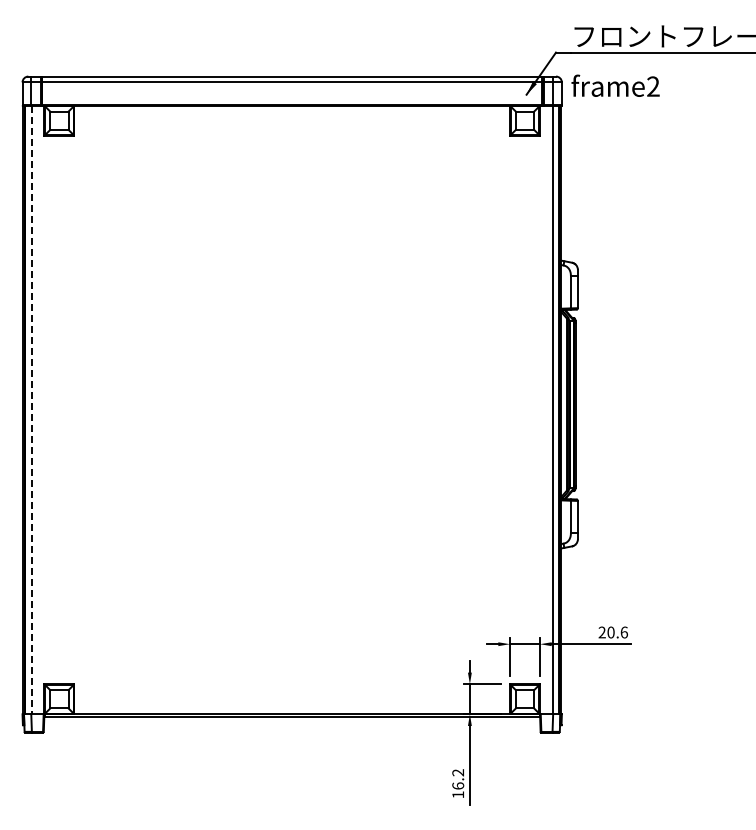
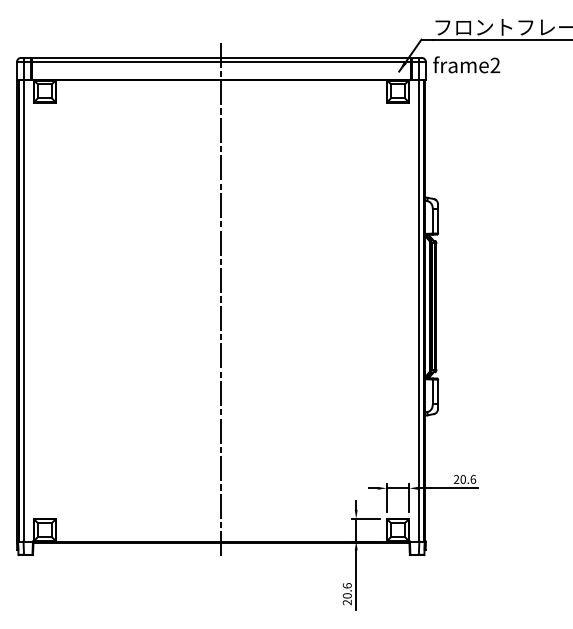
line: (292, 396) -> (221, 300), added
line: (31, 410) -> (23, 311), dashed -> solid
text: (458, 783) -> (347, 593), 16.2 -> 20.6

